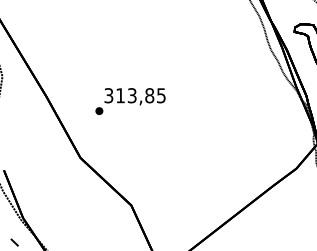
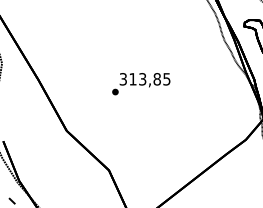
text: (130, 101) -> (141, 84), moved

